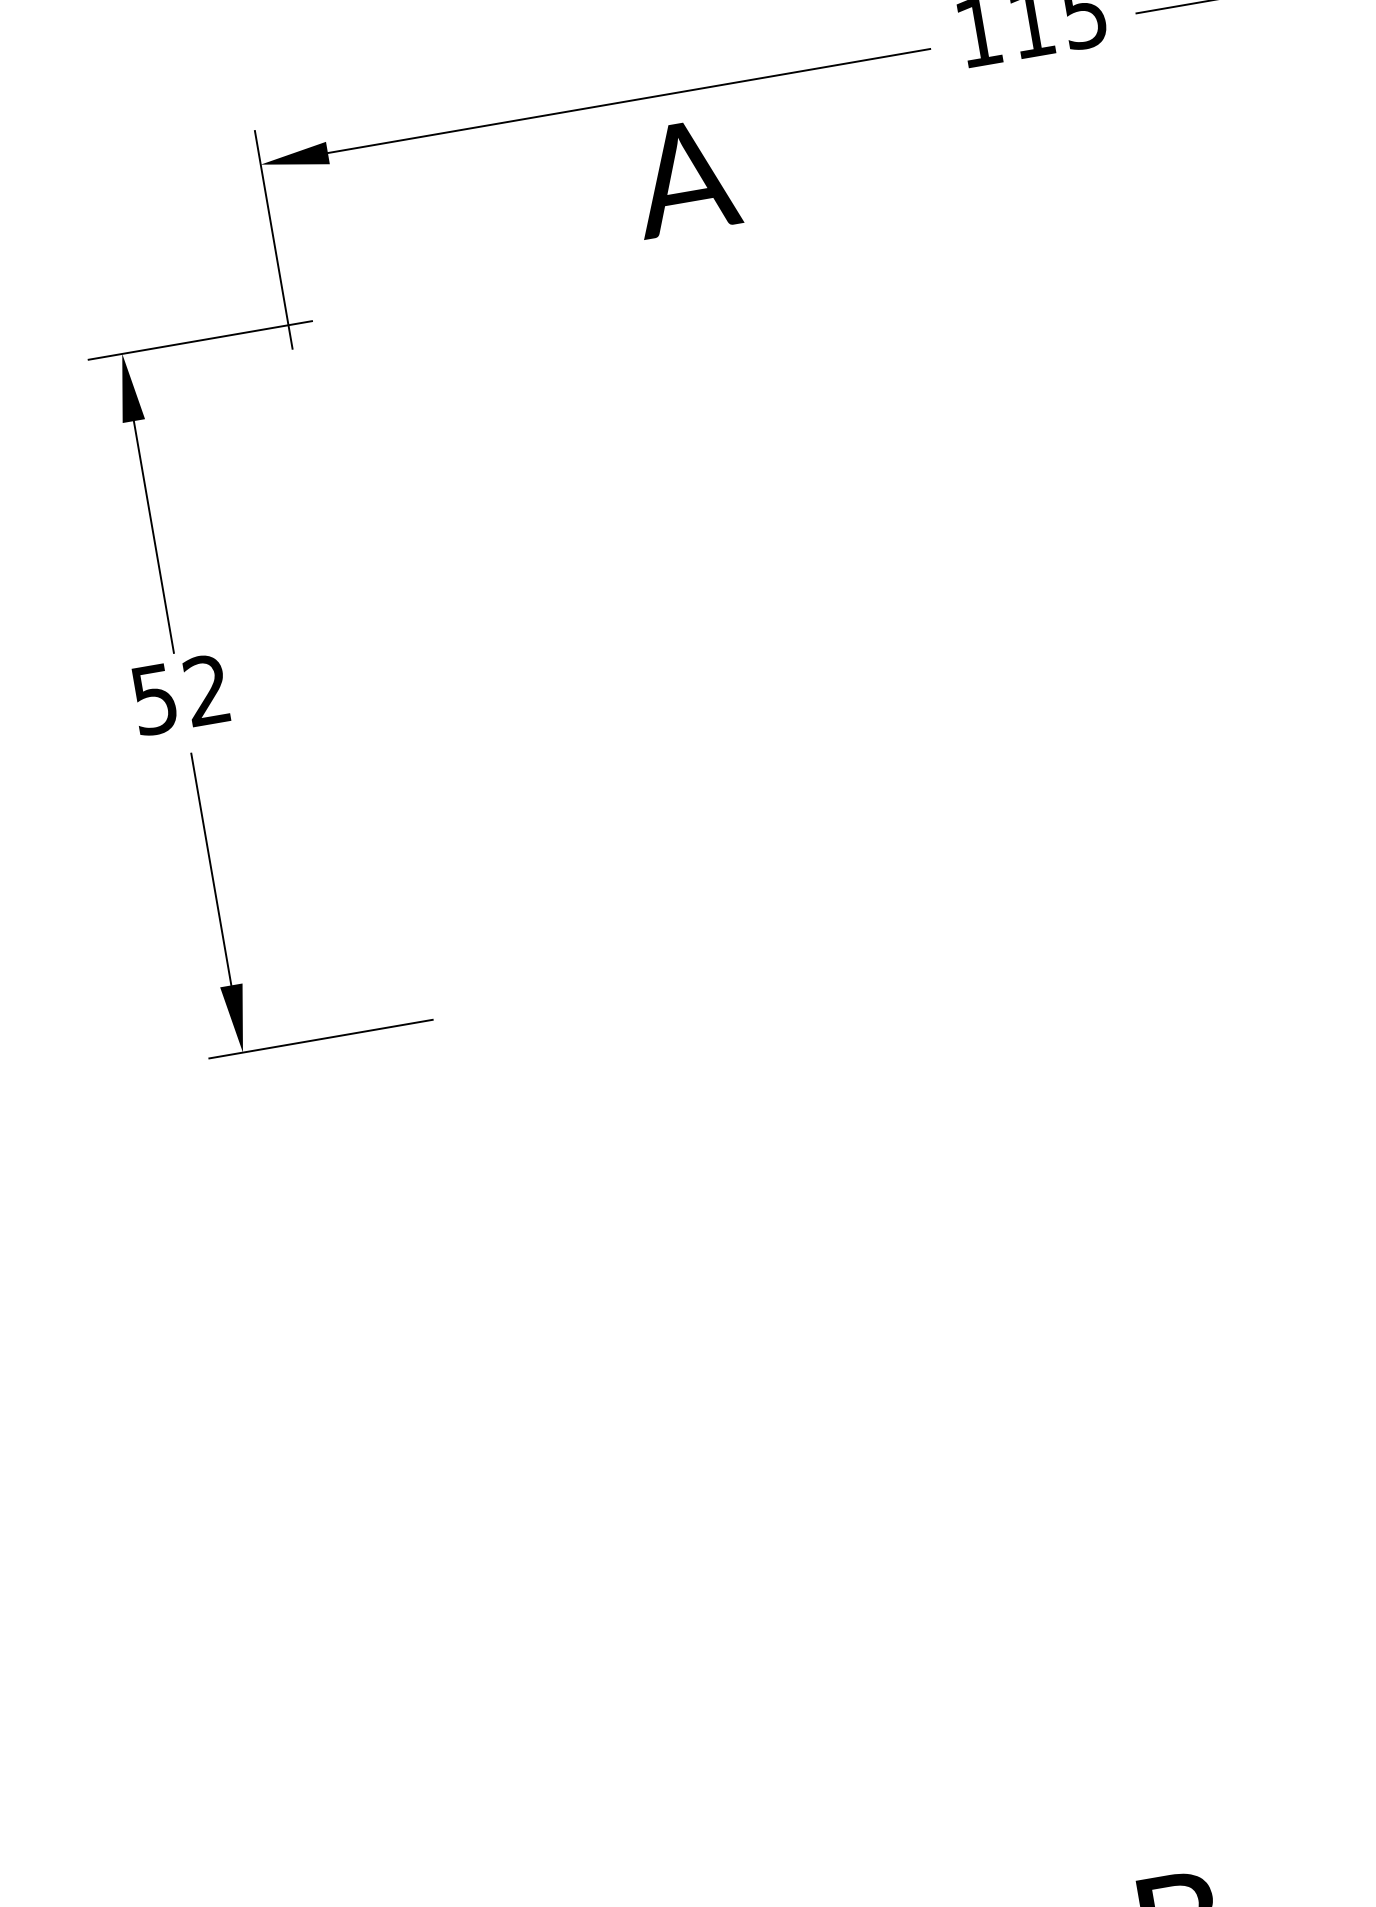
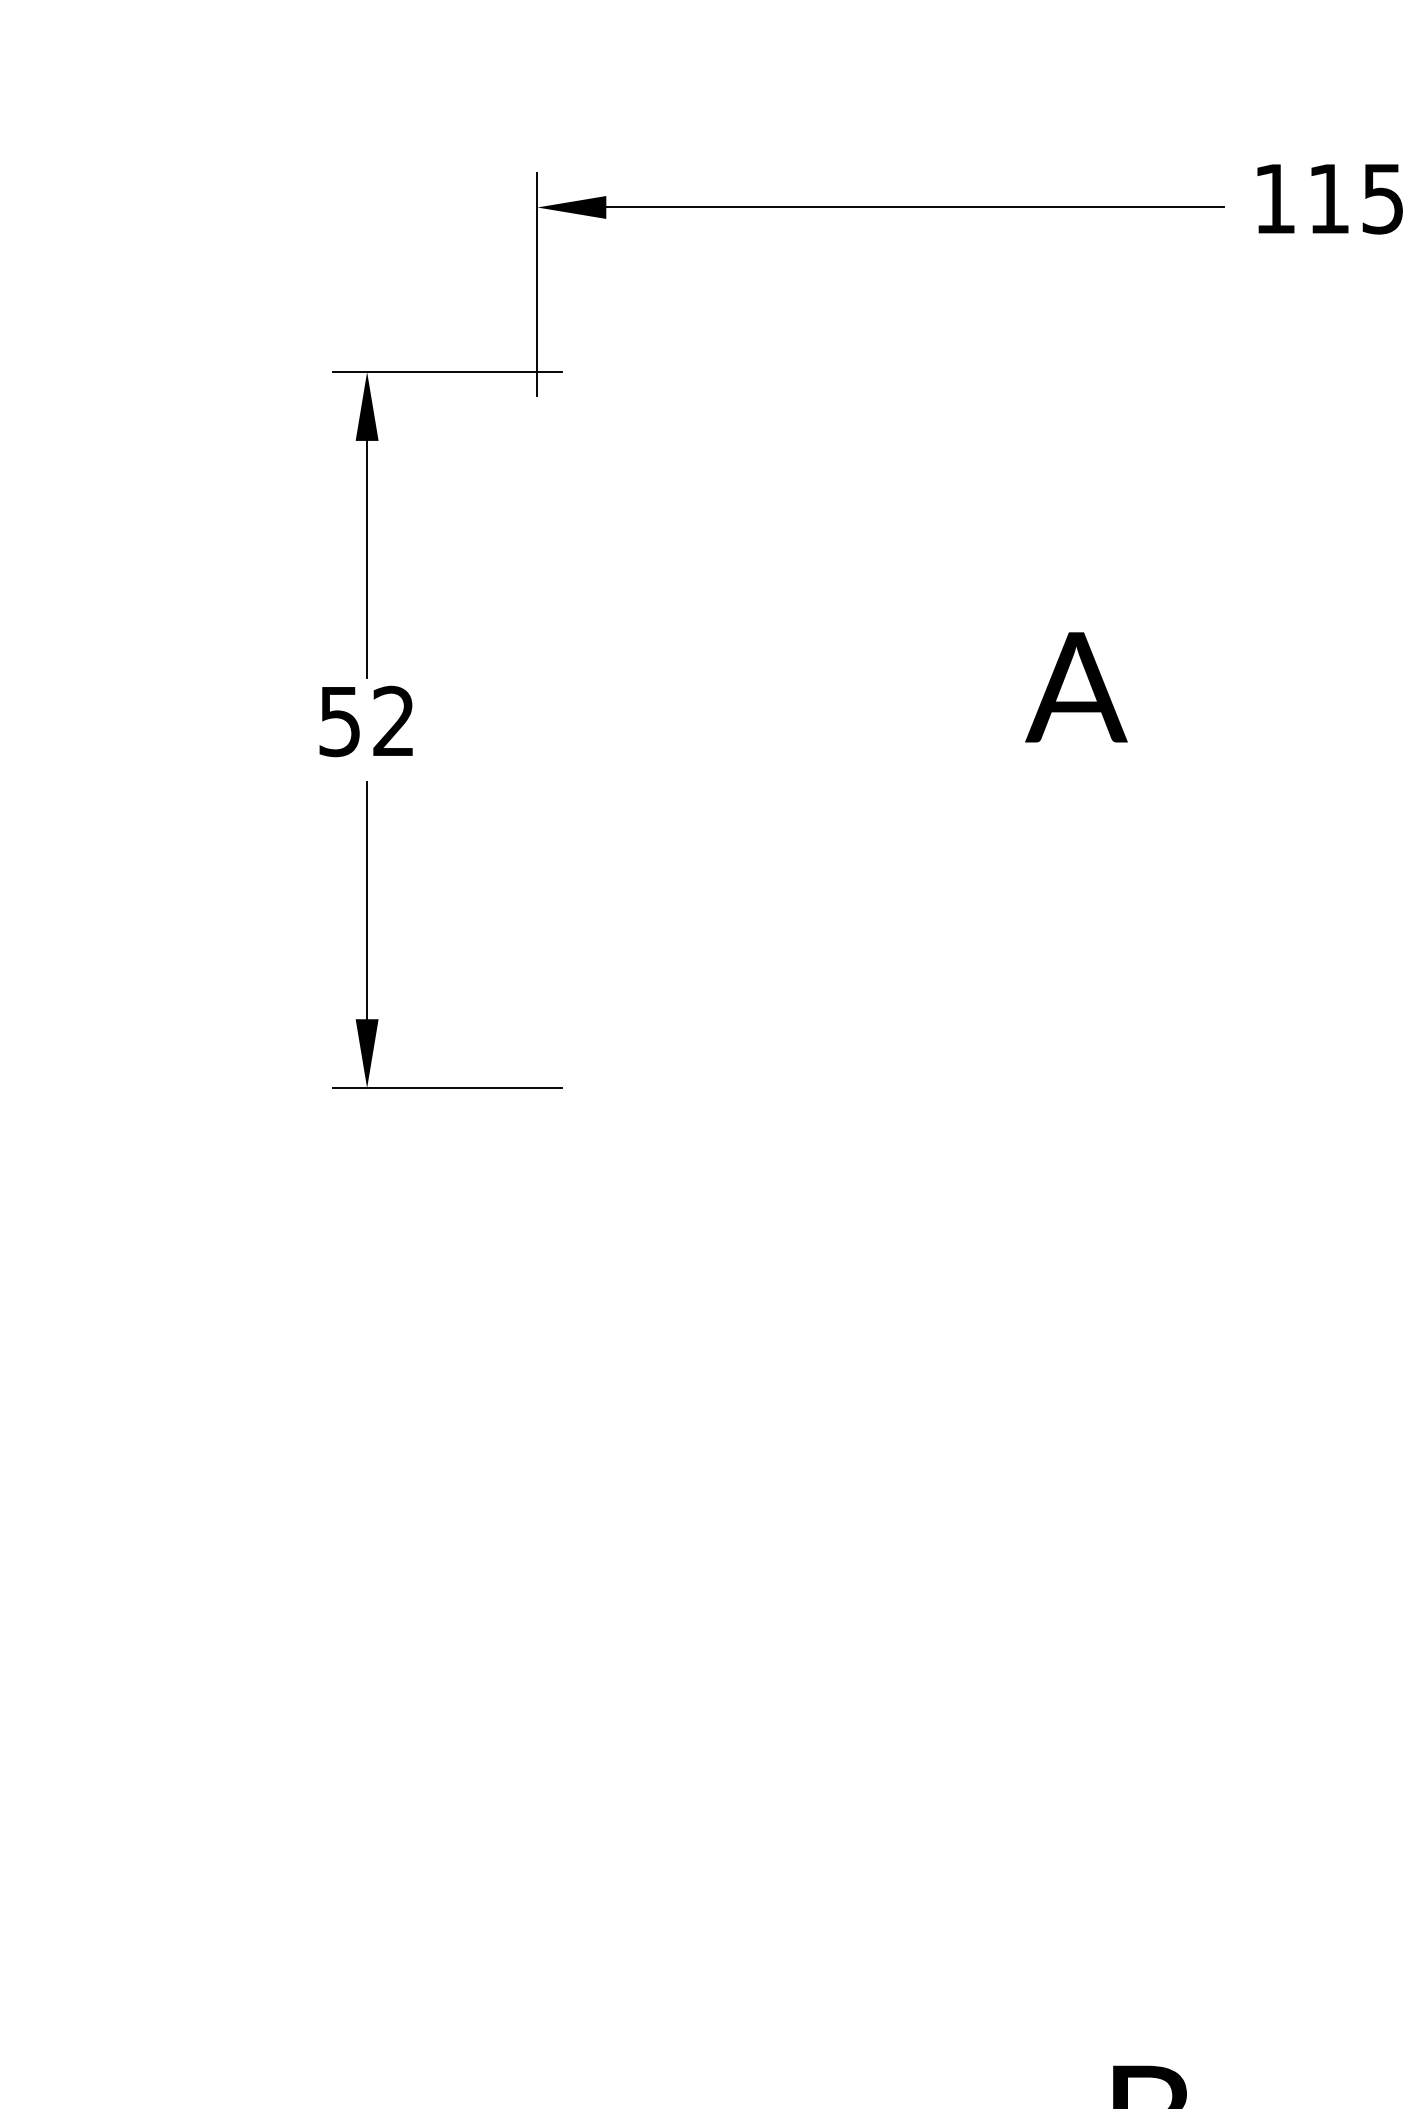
text: (685, 177) -> (1076, 687), moved

